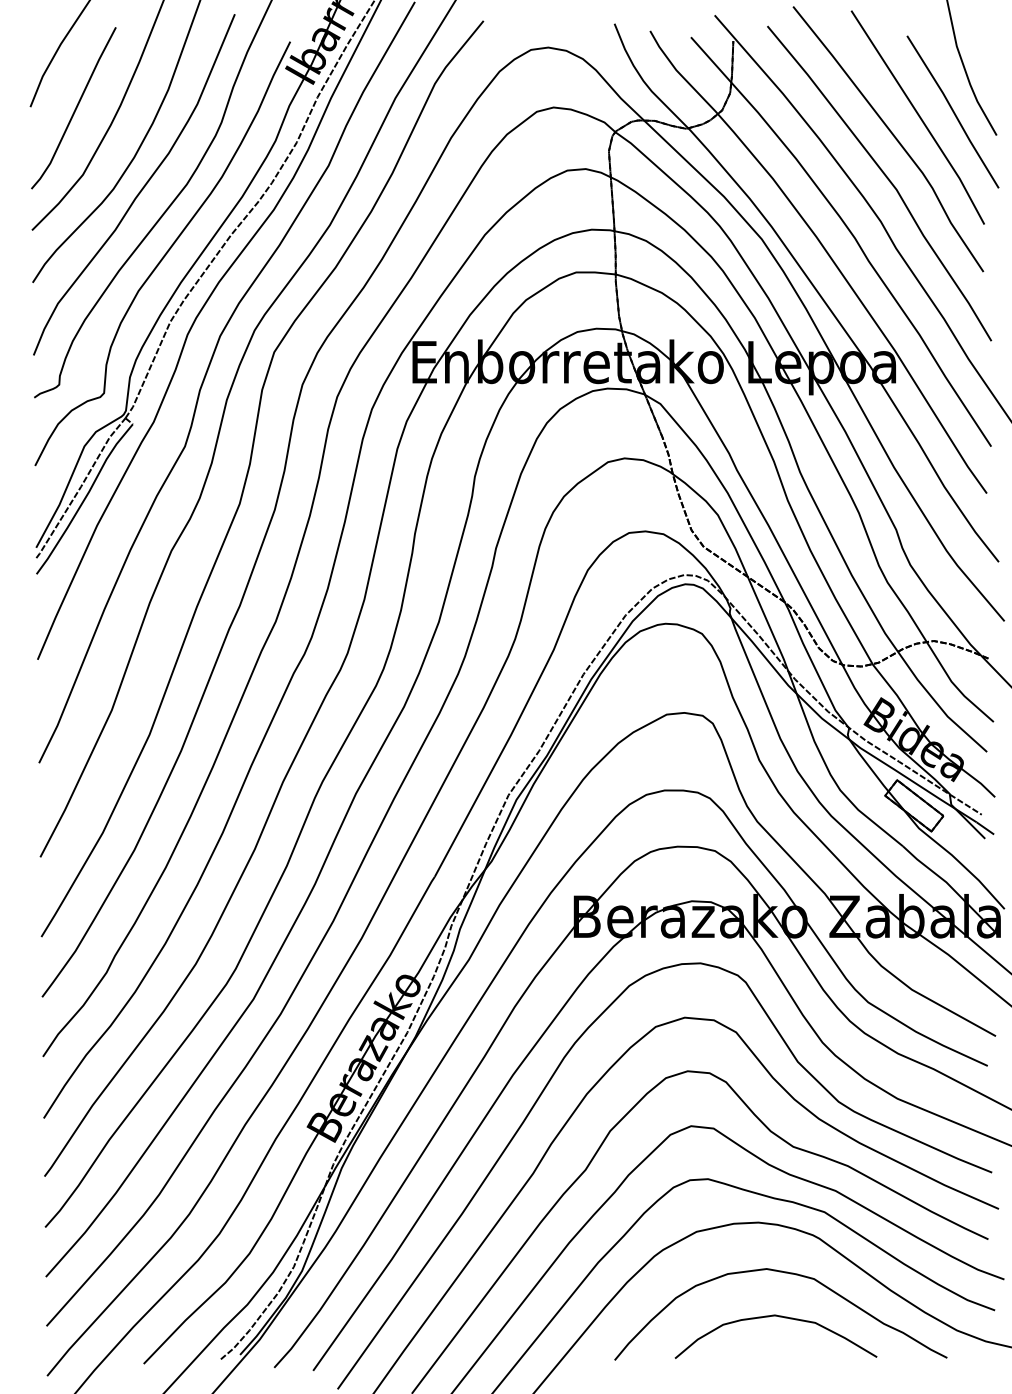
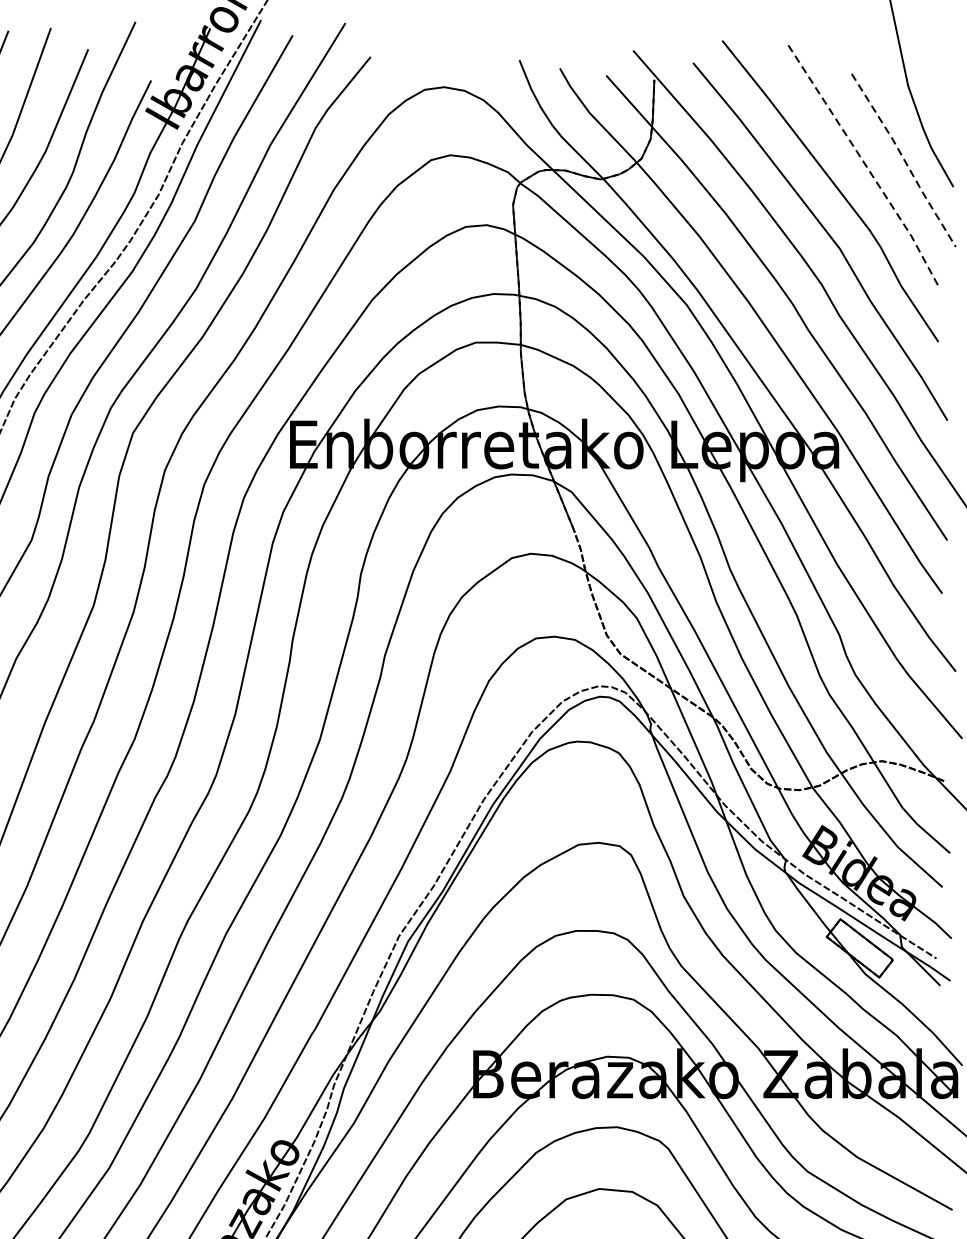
line: (953, 112) -> (904, 160), solid -> dashed
line: (920, 117) -> (866, 166), solid -> dashed

